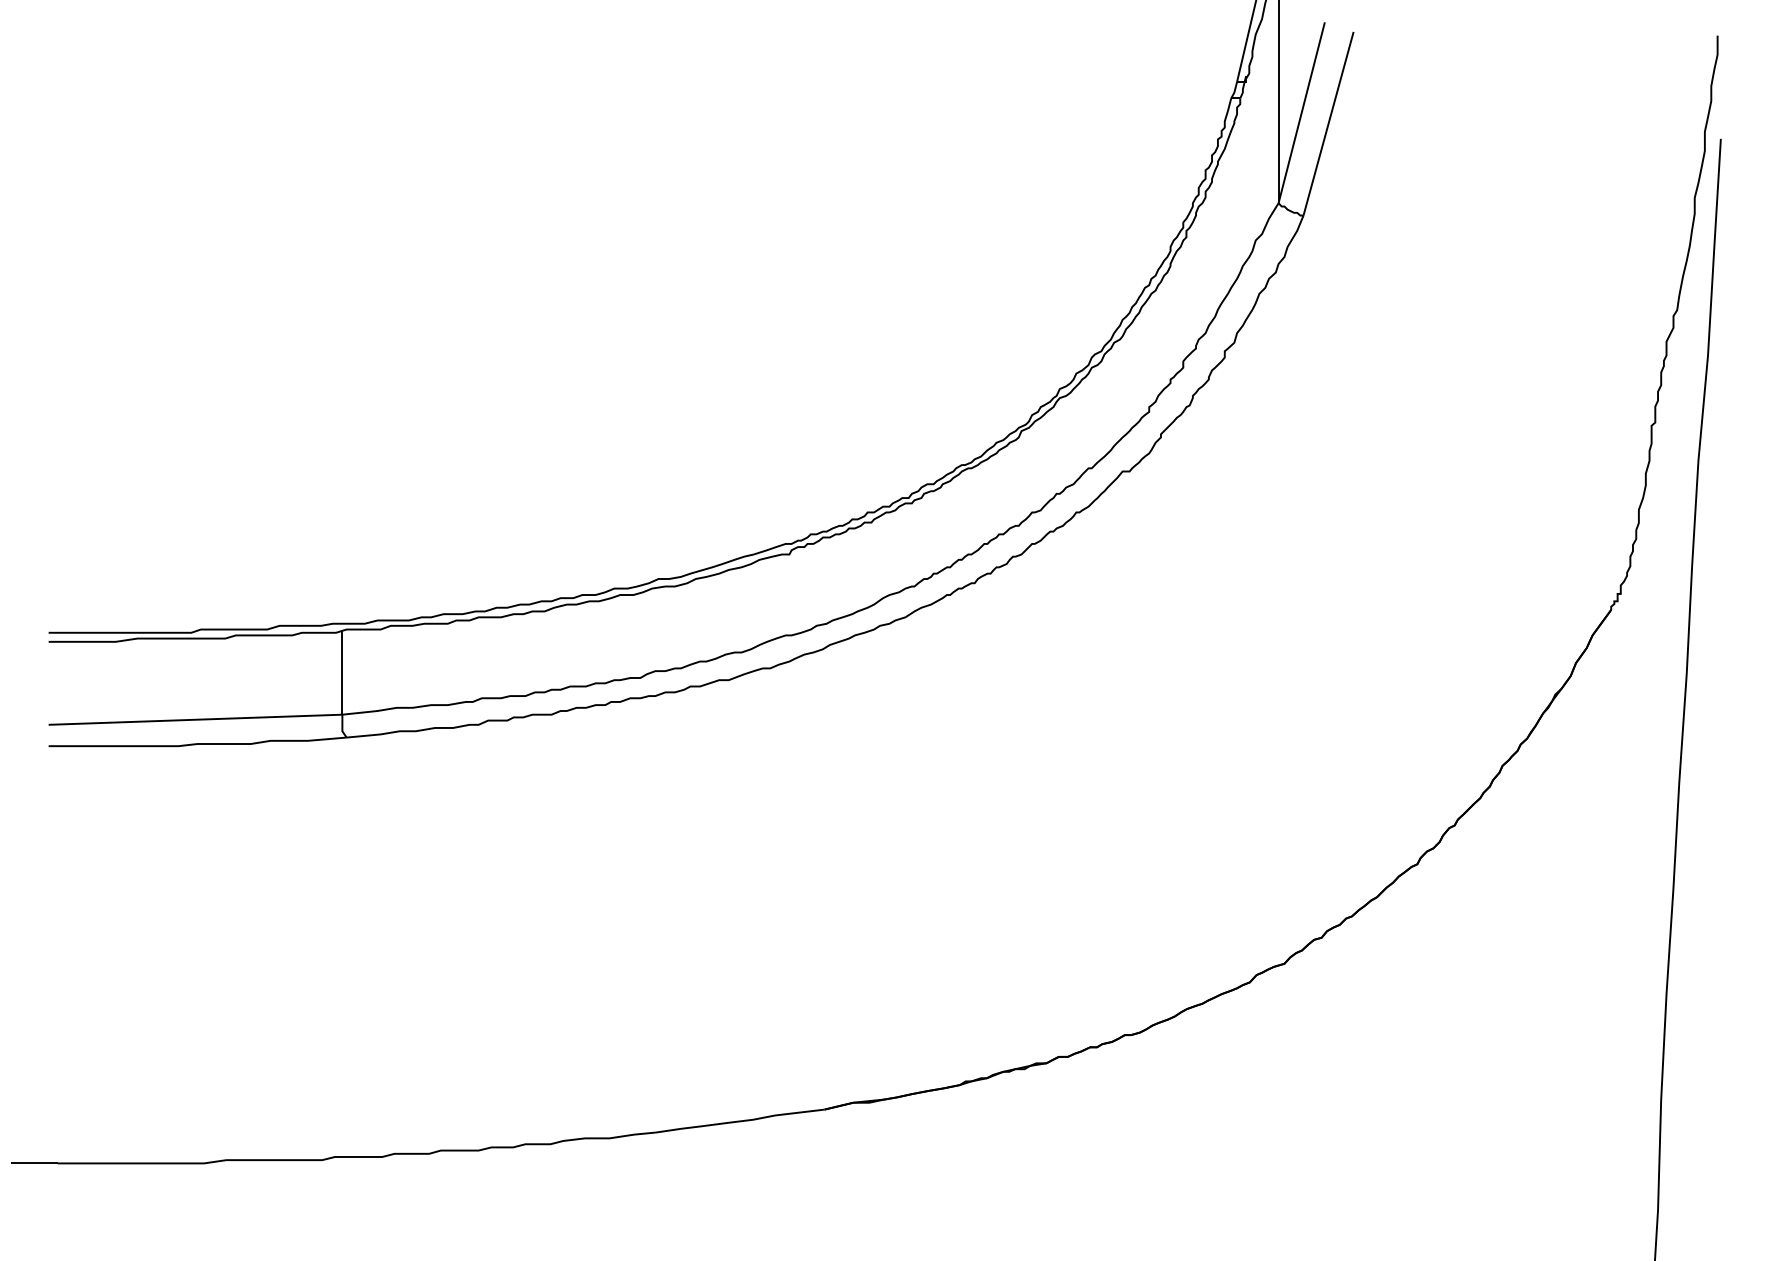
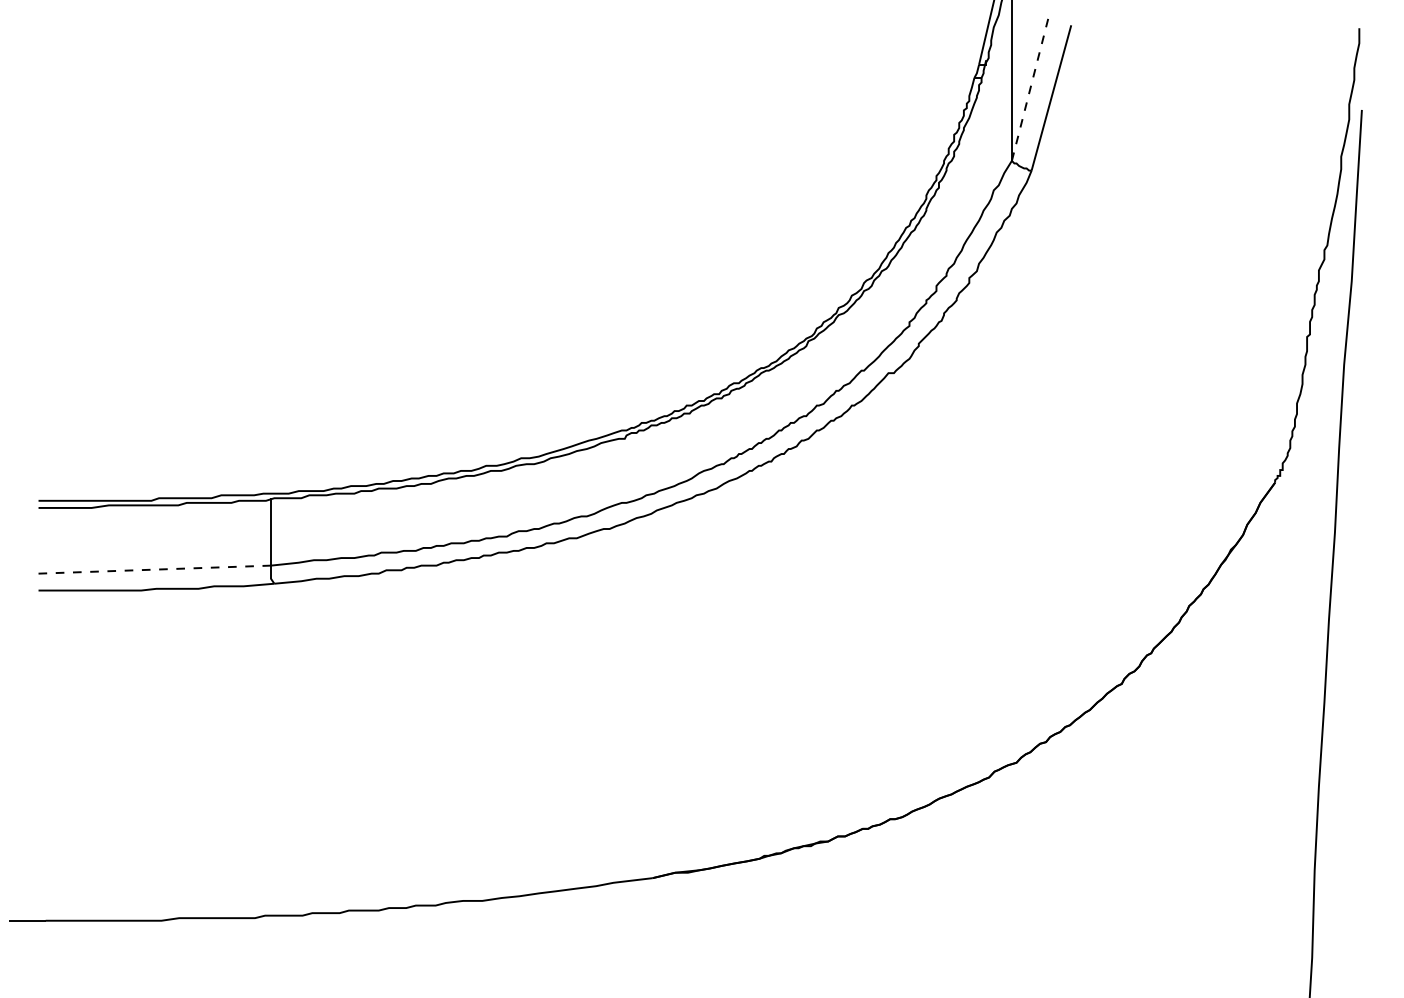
line: (1302, 113) -> (1030, 89), solid -> dashed
line: (196, 719) -> (155, 569), solid -> dashed

